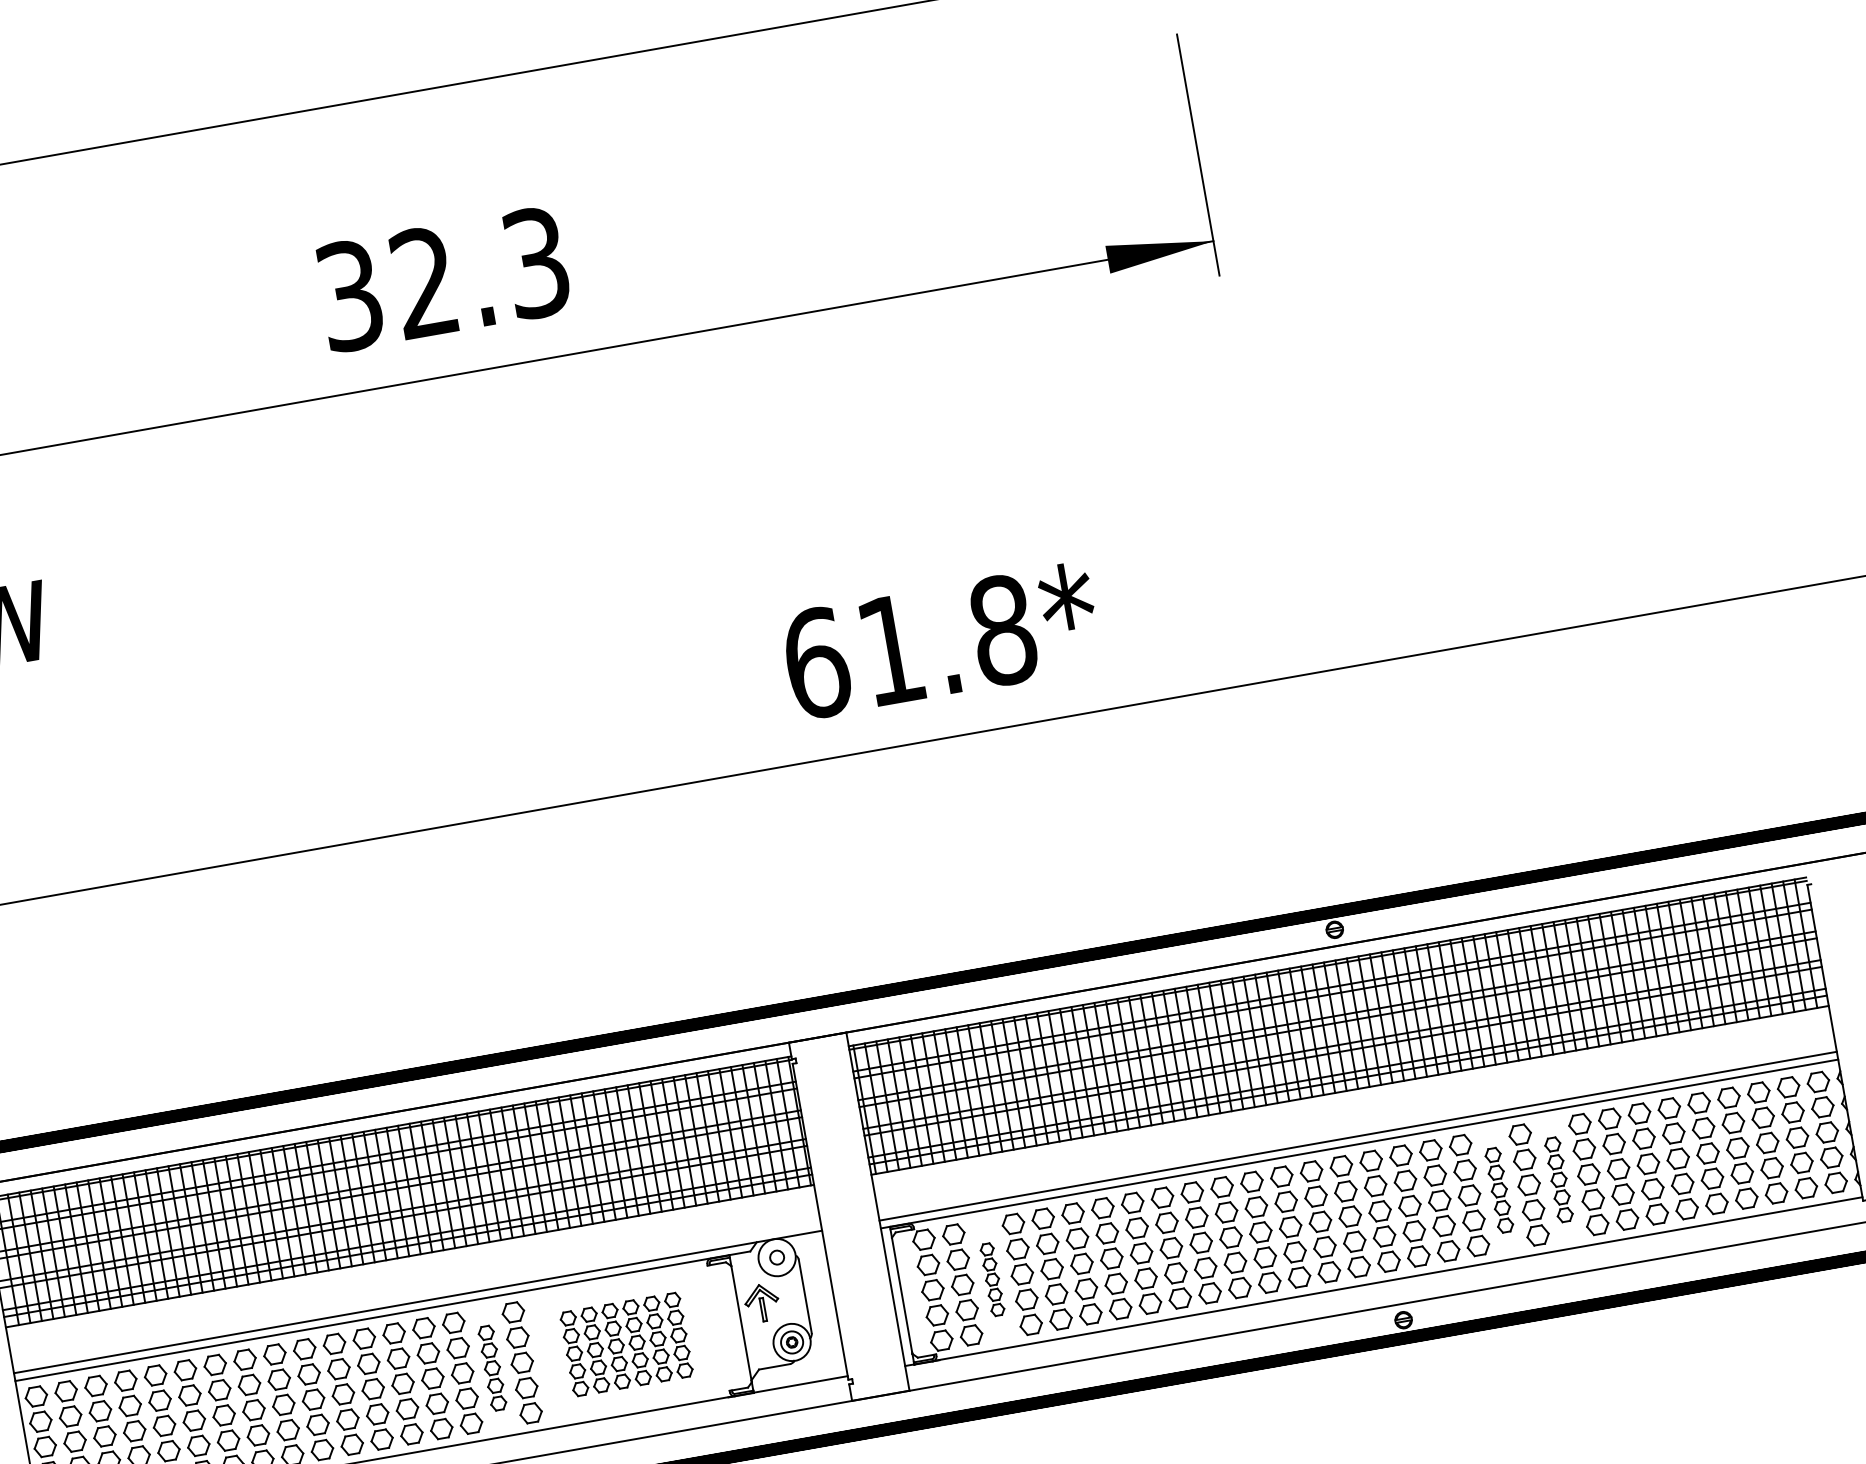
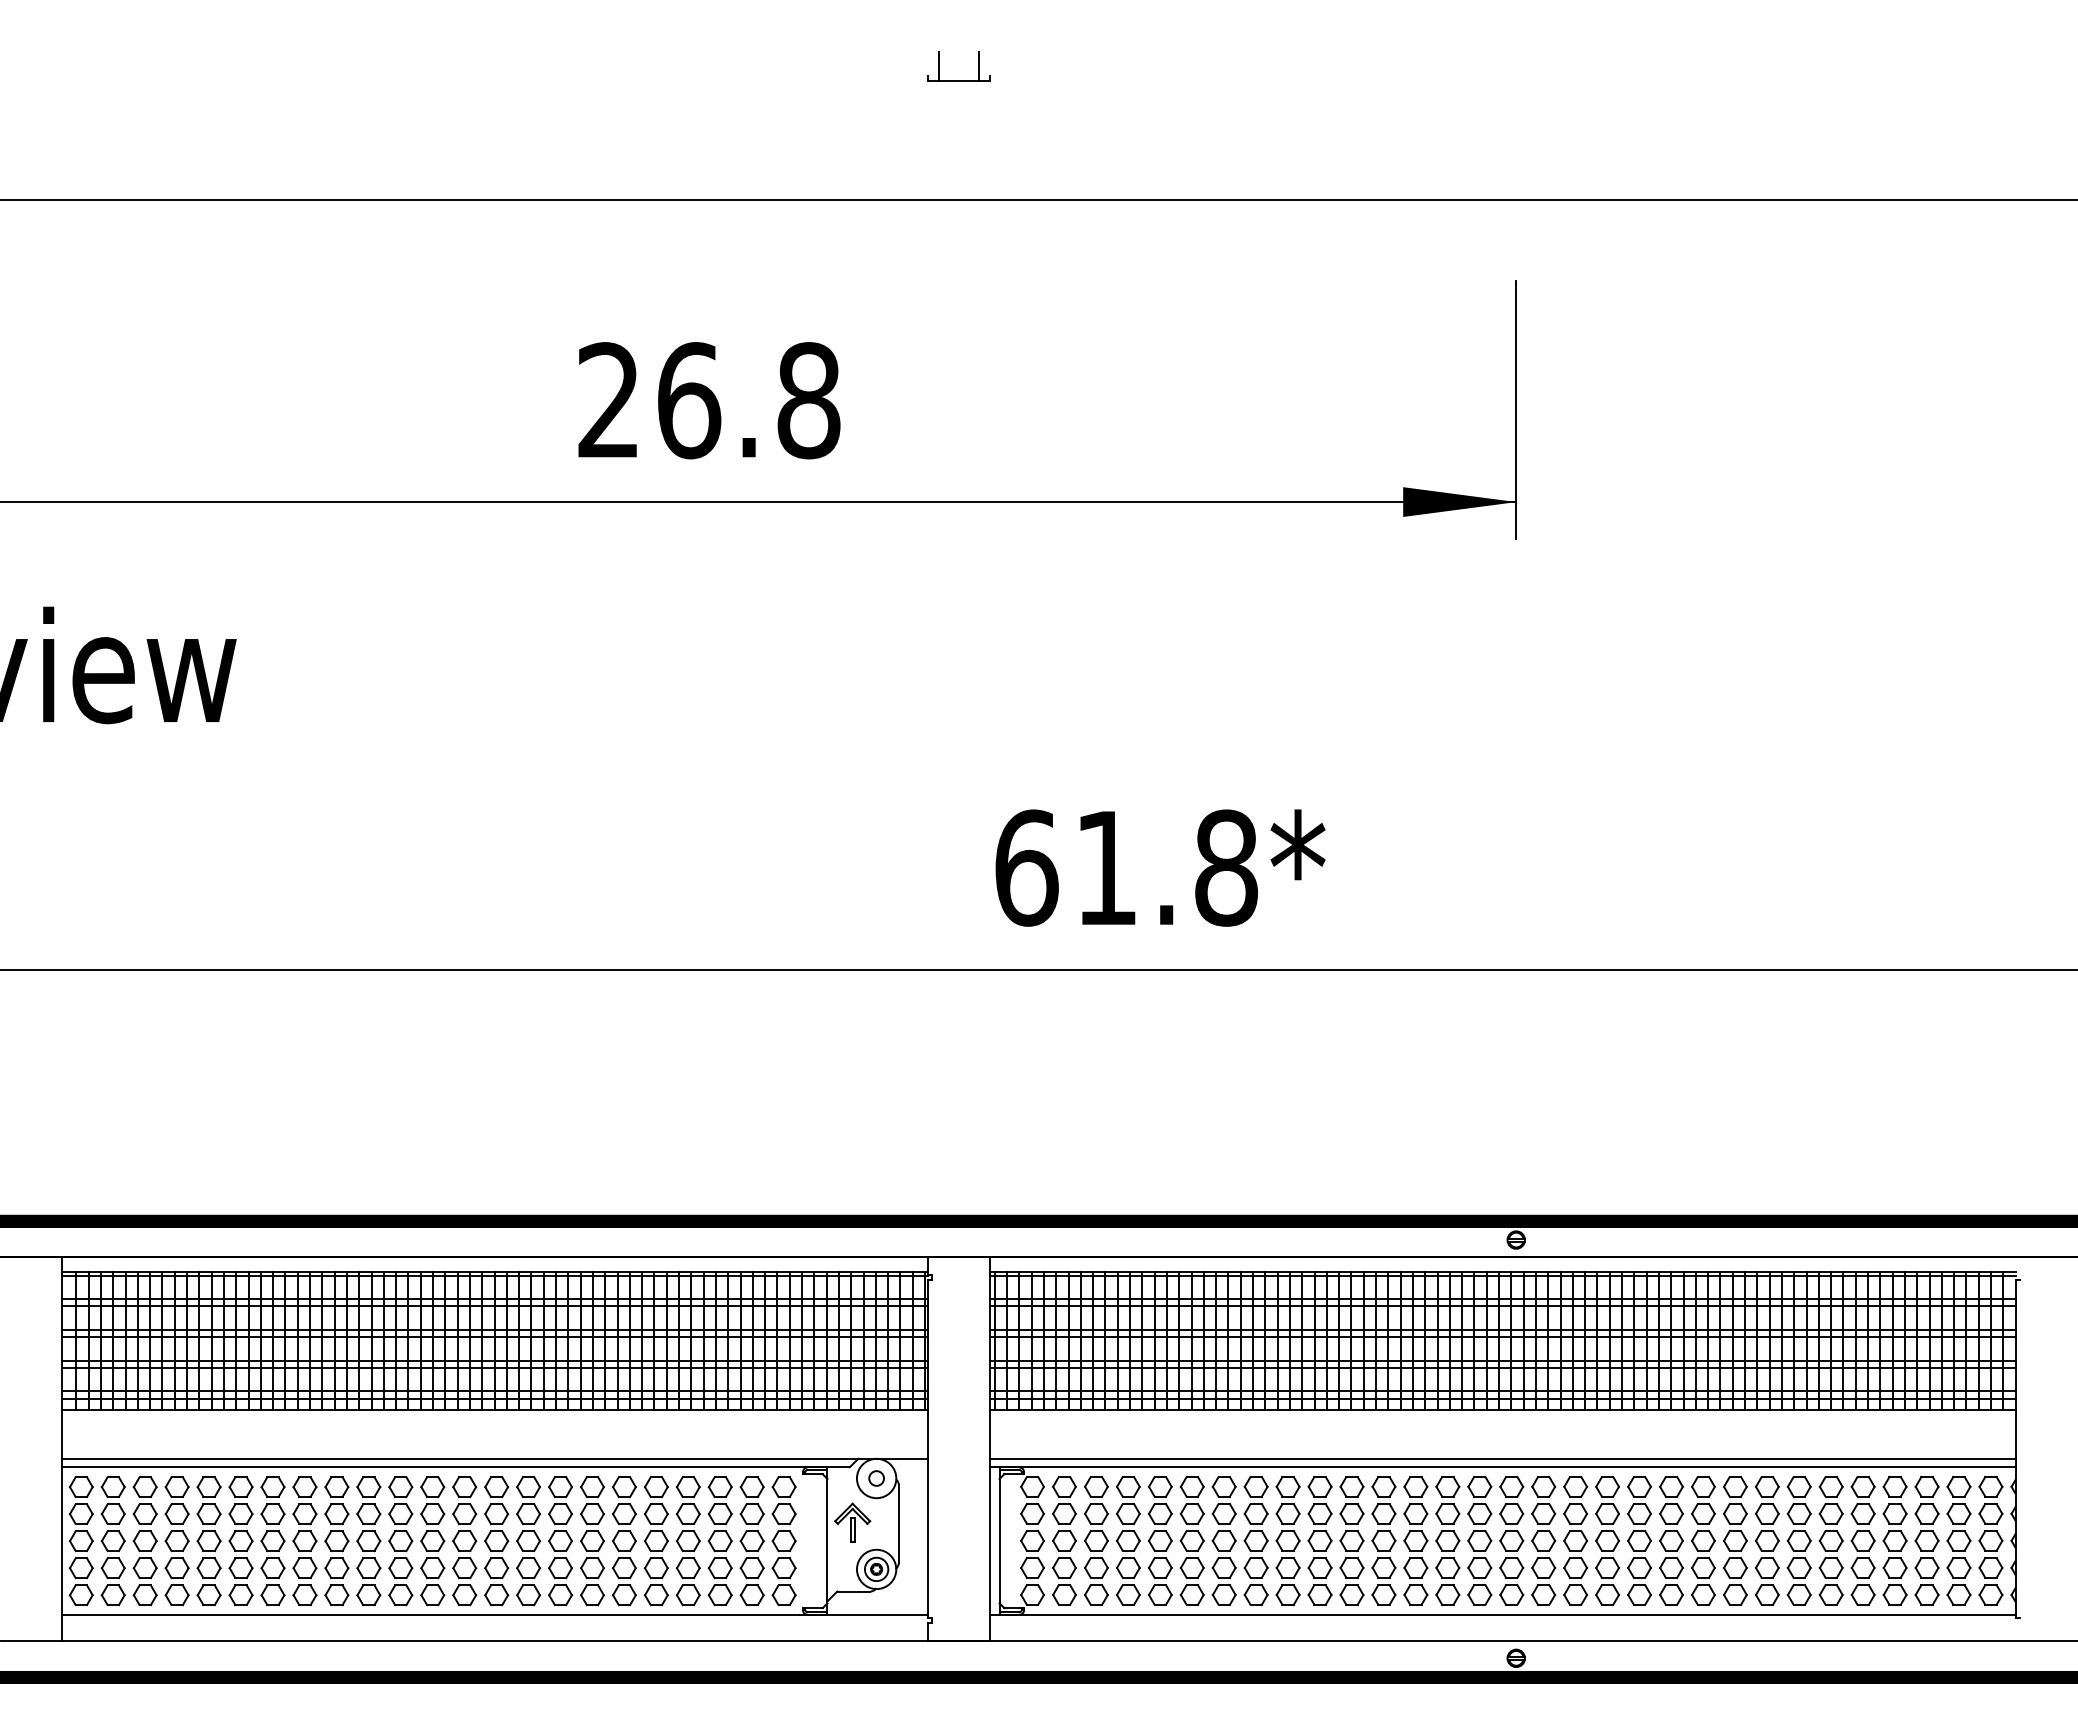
text: (443, 279) -> (709, 400), 32.3 -> 26.8
part: (1558, 1179) -> (1703, 1540), size x1.43
part: (1499, 1189) -> (1639, 1540), size x1.43
part: (992, 1279) -> (1096, 1540), size x1.67
part: (626, 1344) -> (704, 1541), size x1.43
part: (492, 1368) -> (560, 1541), size x1.43

